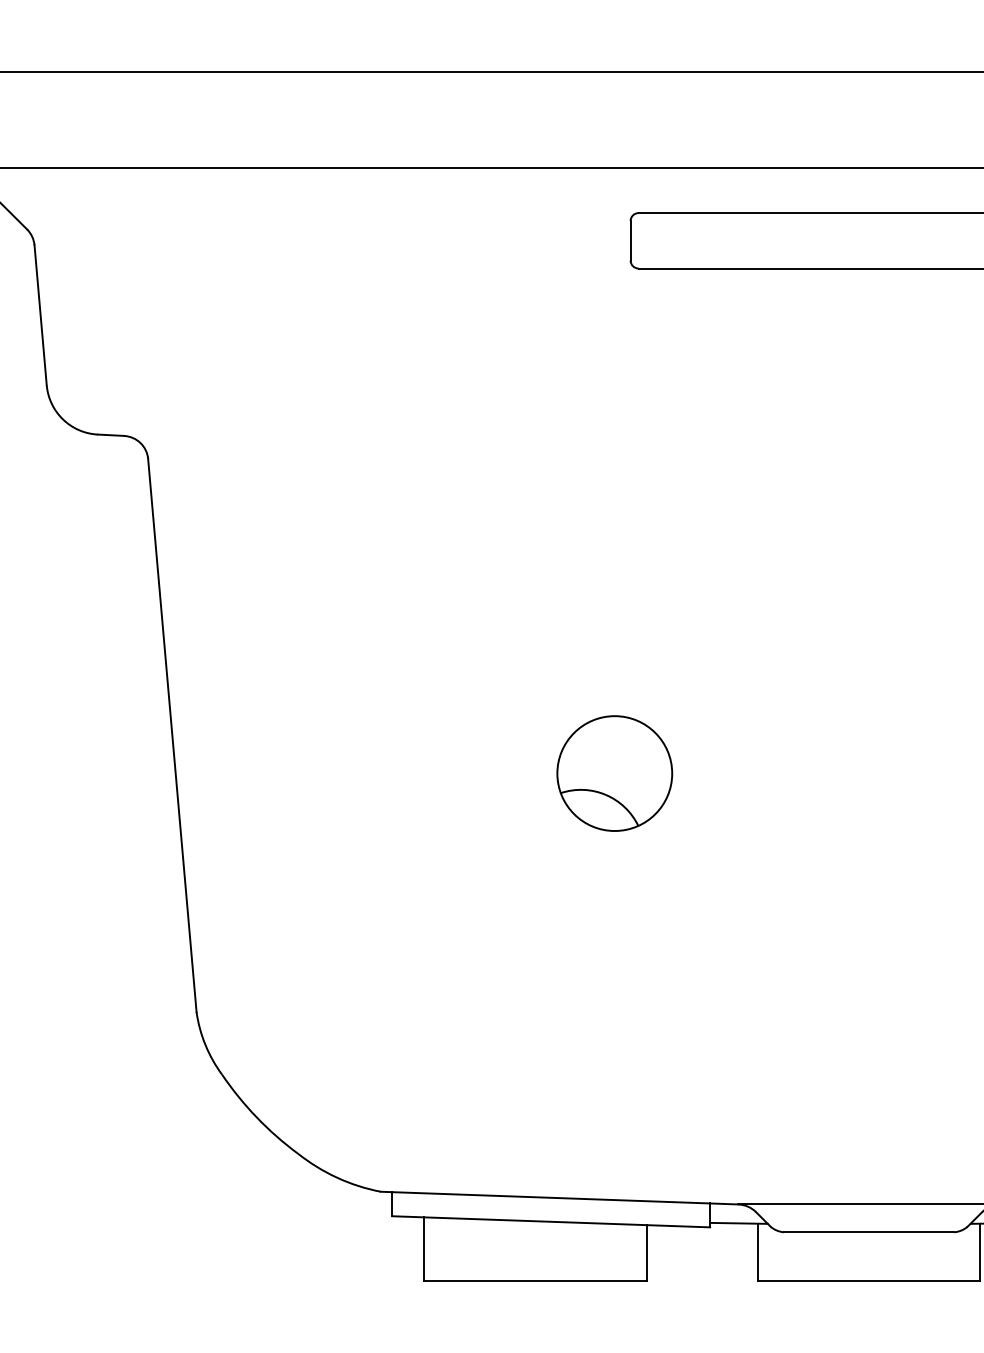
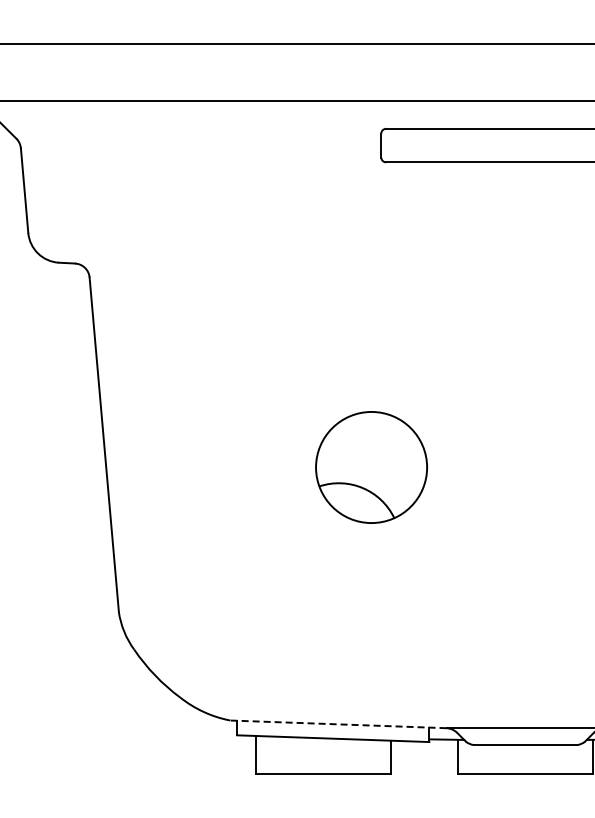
part: (614, 773) -> (371, 467), size x1.6
line: (558, 1198) -> (337, 724), solid -> dashed

